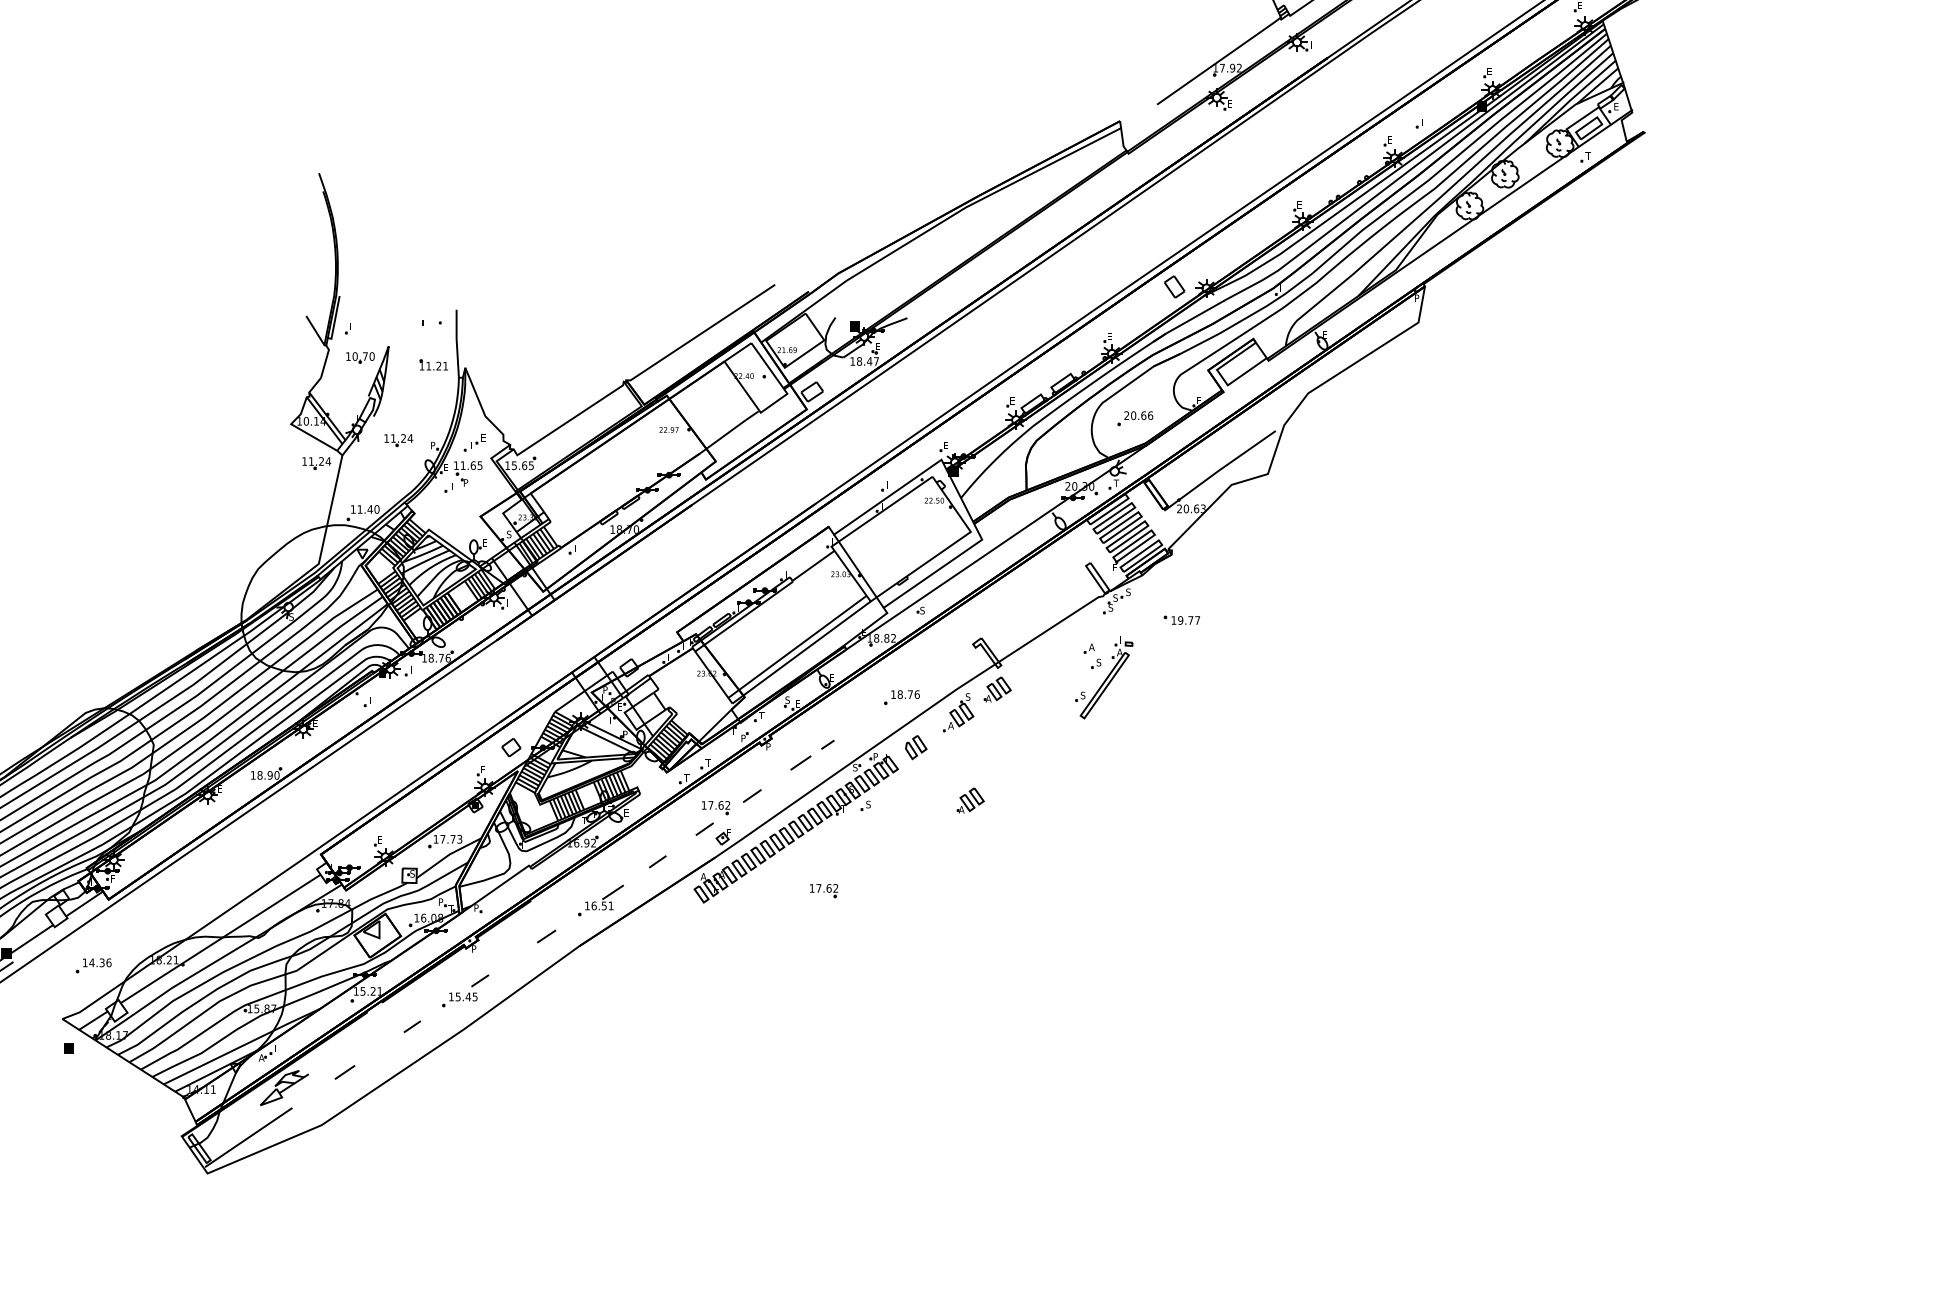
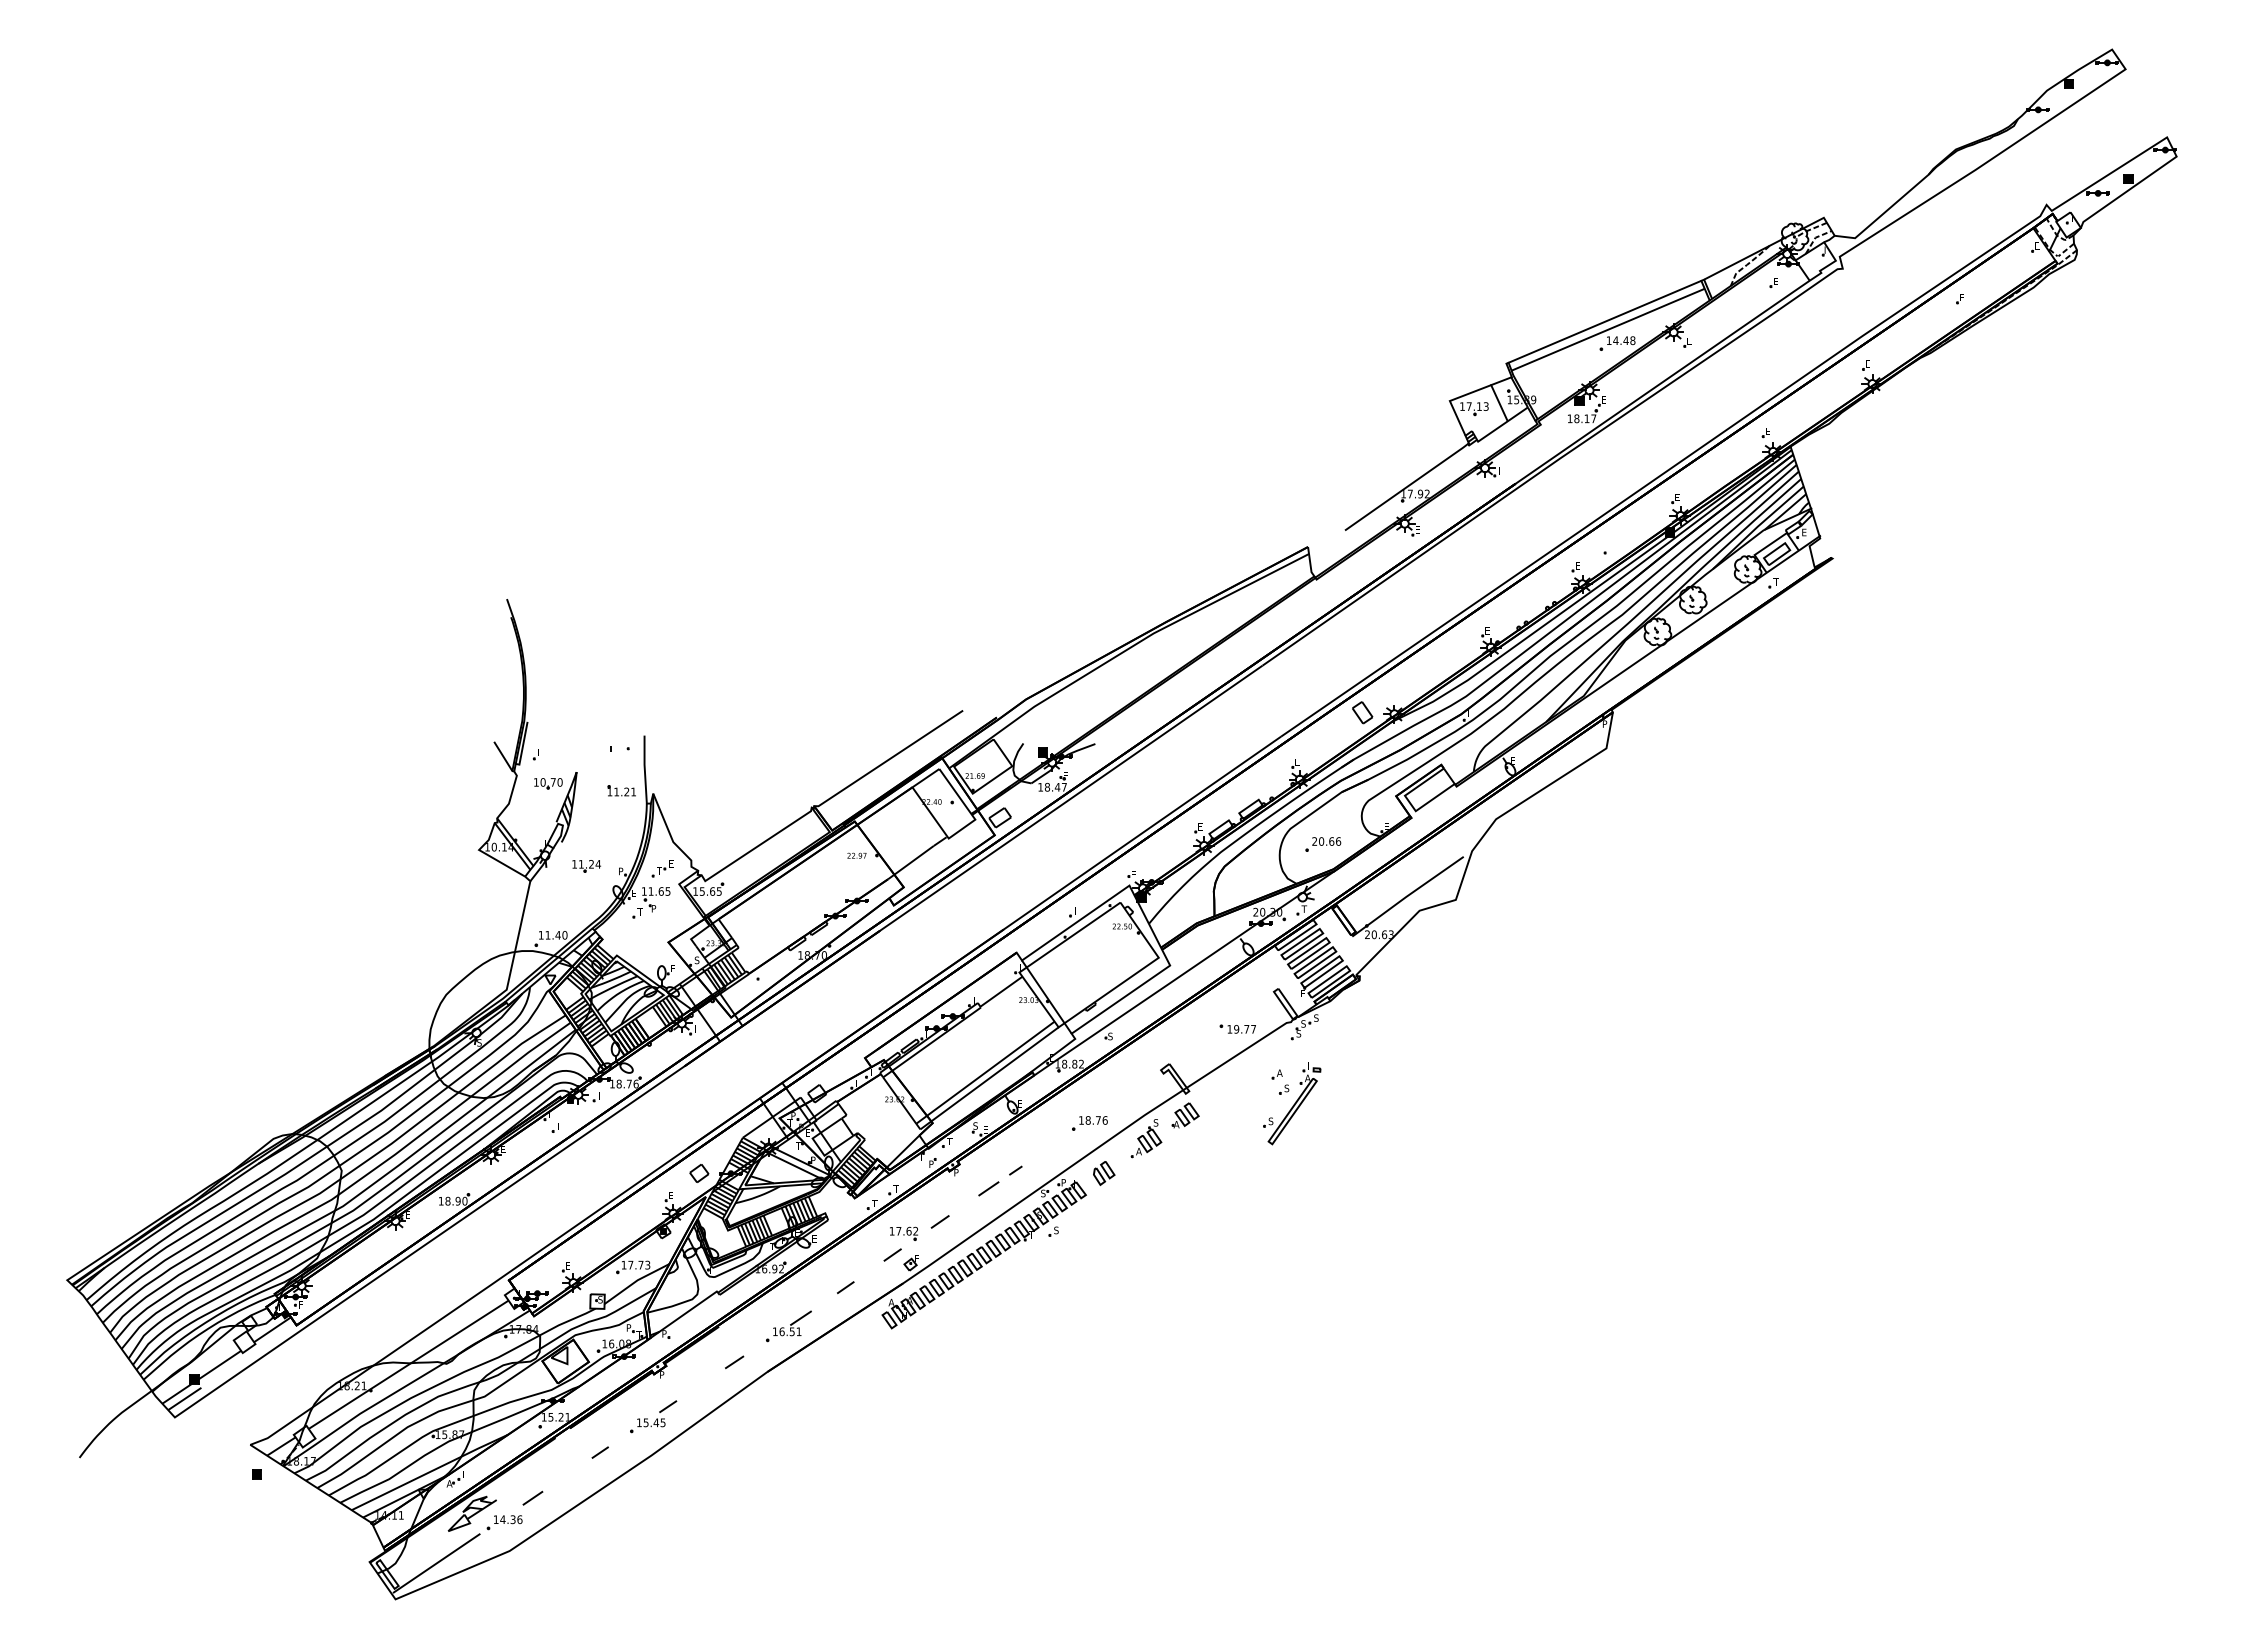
part: (316, 463) -> (504, 889), removed
part: (1181, 619) -> (1237, 1028), moved
part: (970, 800) -> (1158, 1226), removed
part: (823, 890) -> (1011, 1316), removed
part: (93, 965) -> (504, 1522), moved

